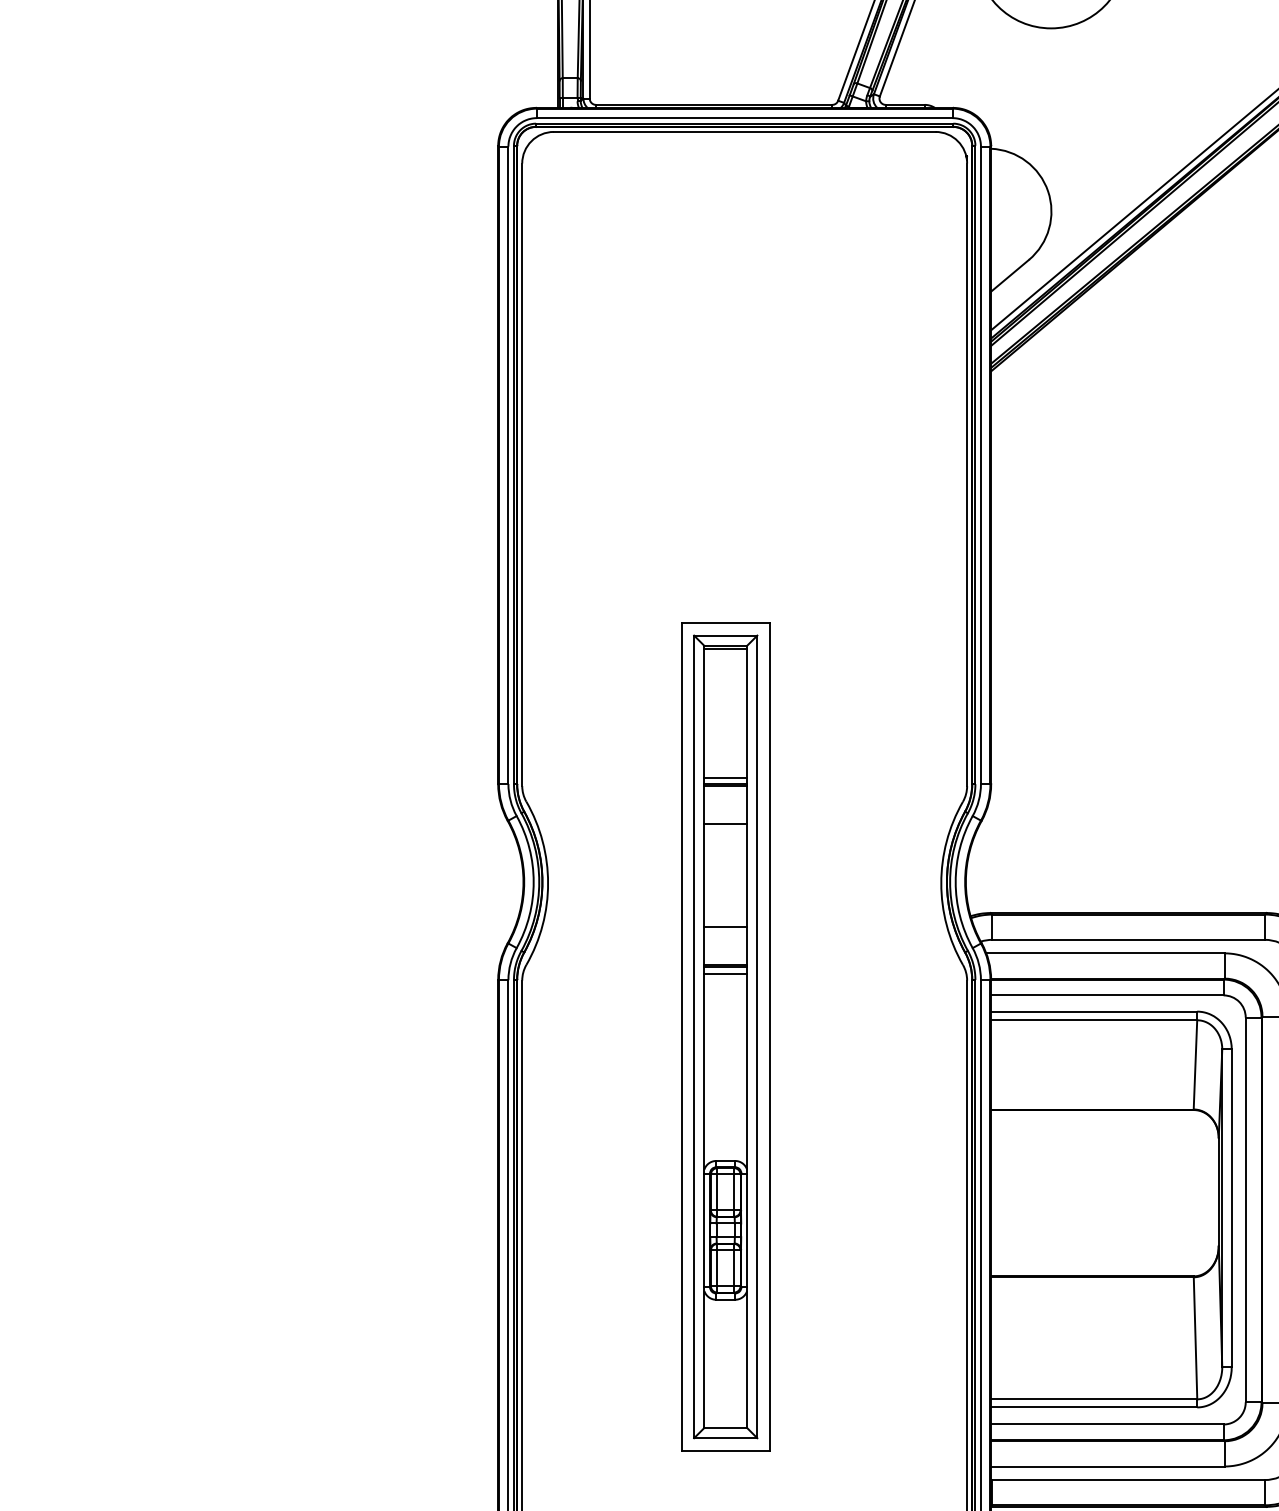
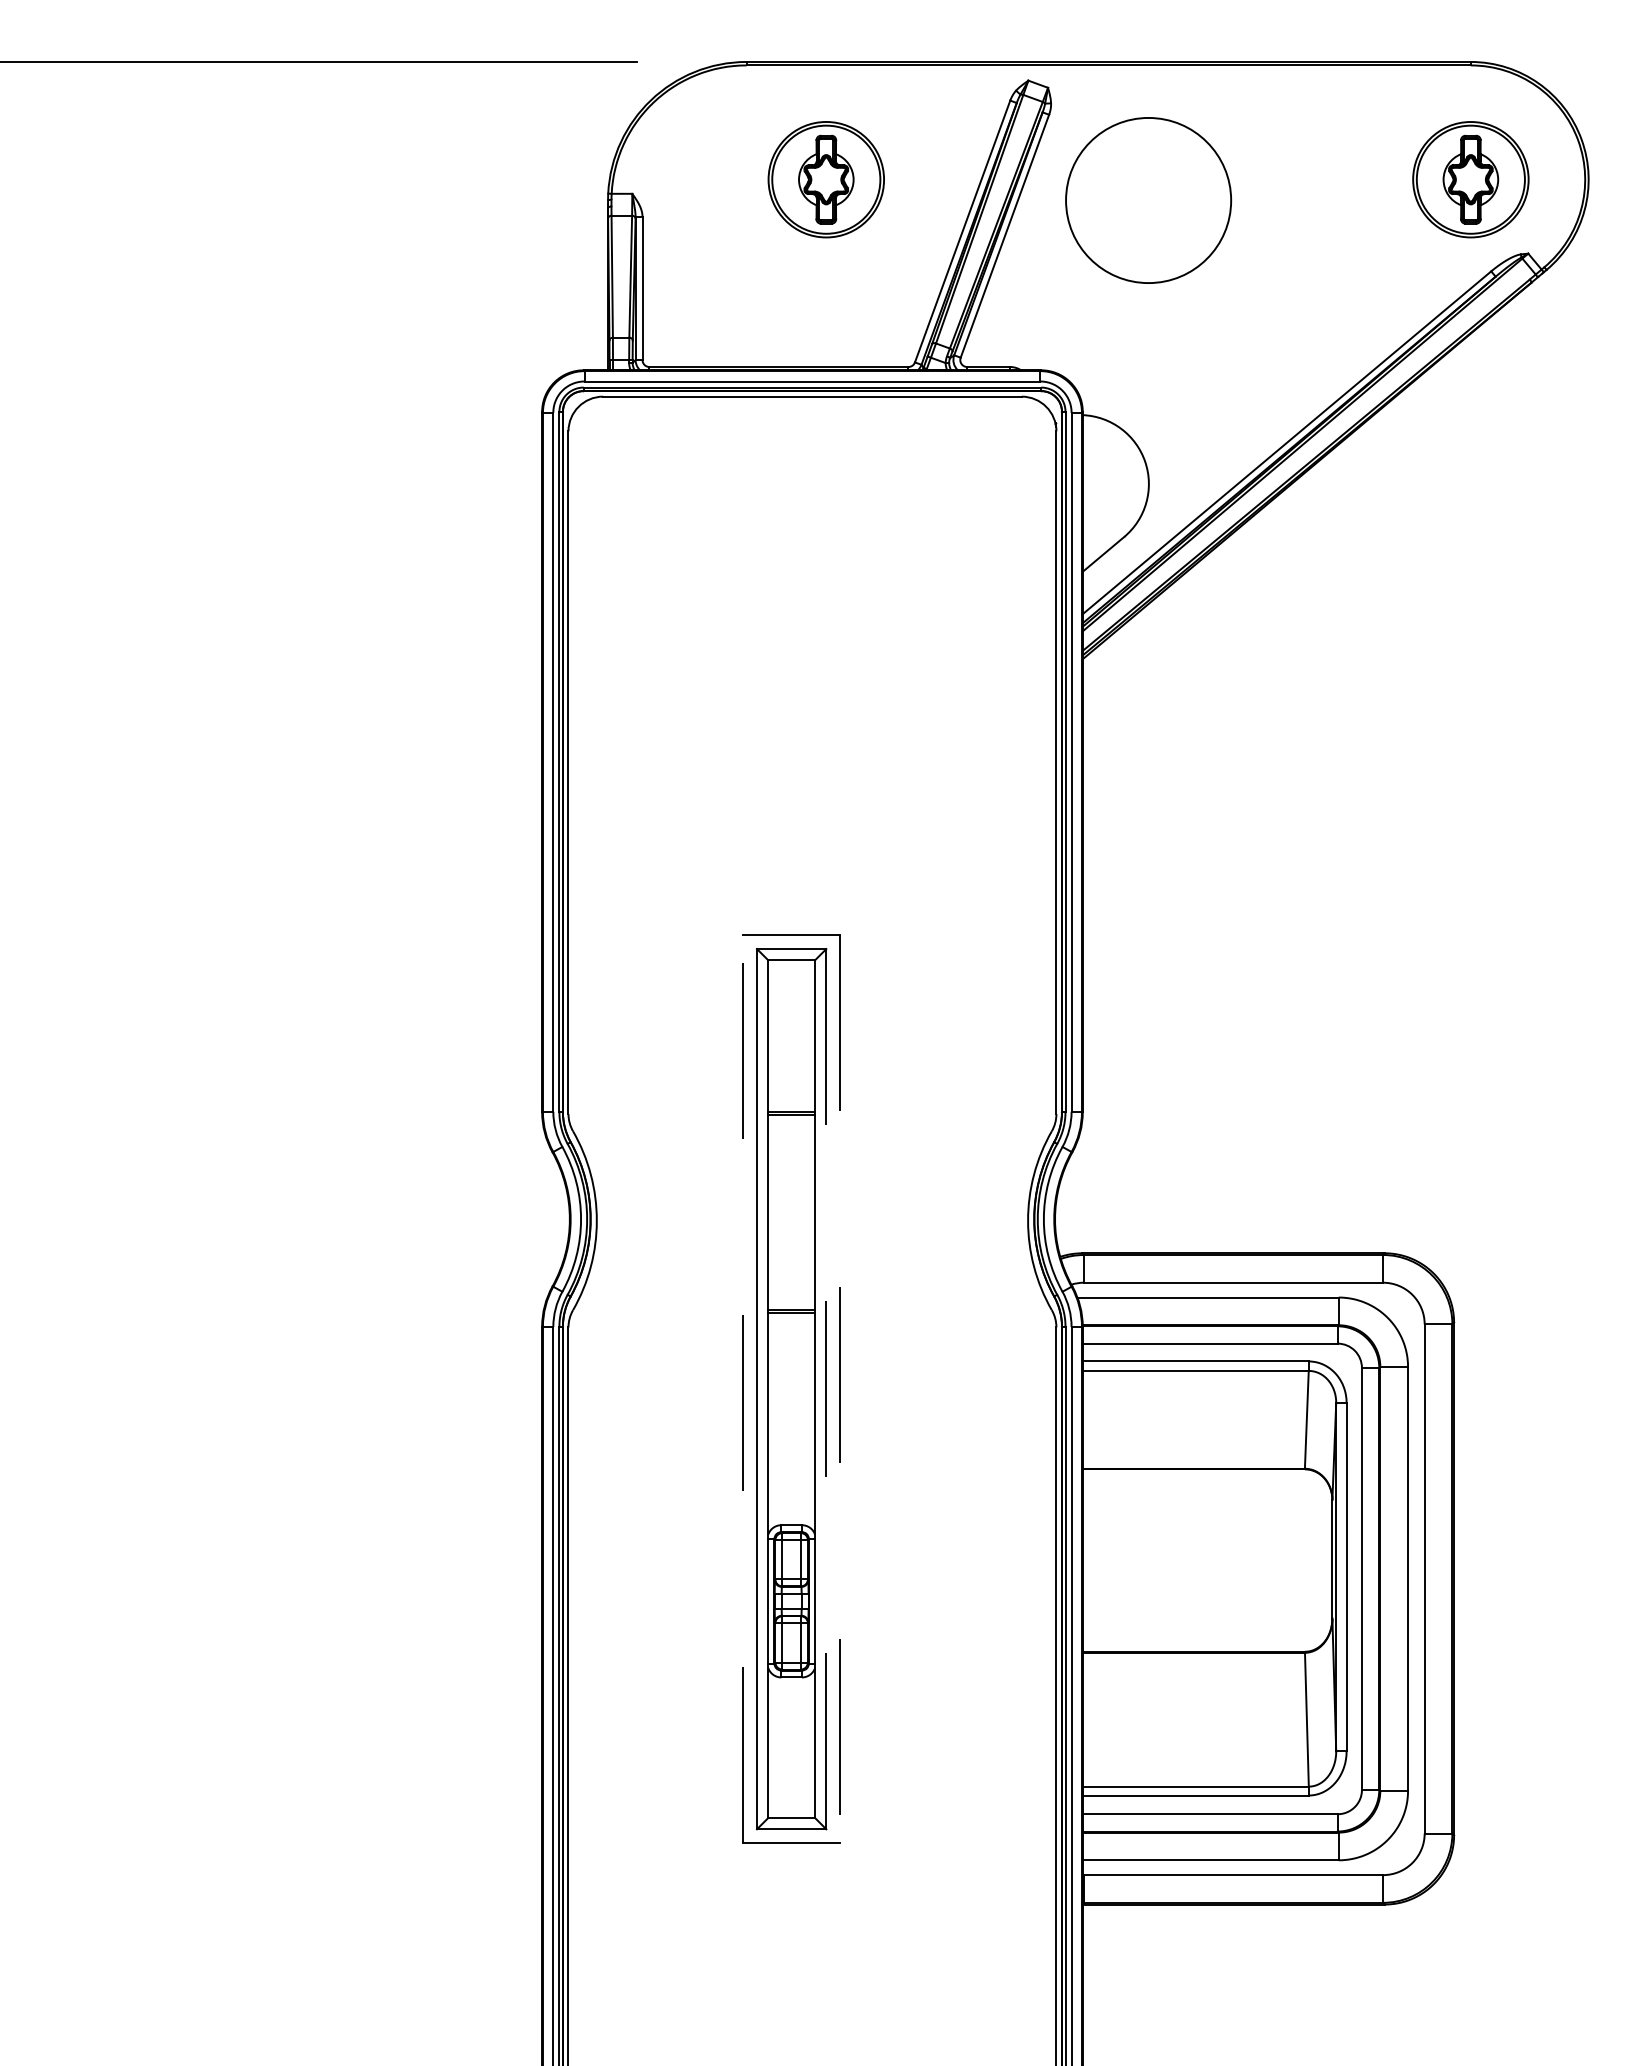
line: (725, 649) -> (791, 964), removed
line: (725, 777) -> (791, 1104), removed
line: (725, 824) -> (791, 1156), removed
line: (725, 926) -> (791, 1268), removed
line: (725, 973) -> (791, 1319), removed
line: (757, 1036) -> (826, 1388), solid -> dashed
line: (681, 1037) -> (743, 1389), solid -> dashed
line: (770, 1037) -> (840, 1389), solid -> dashed

